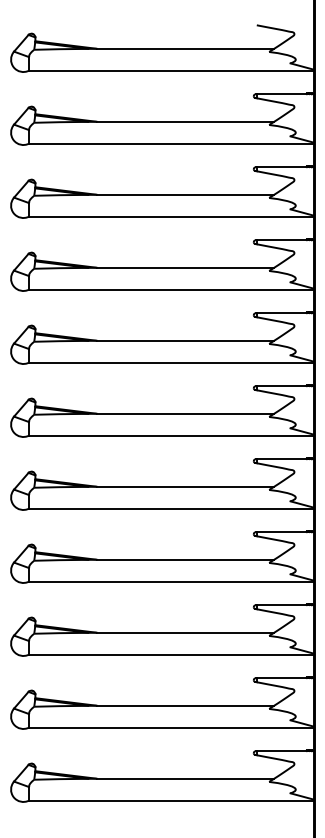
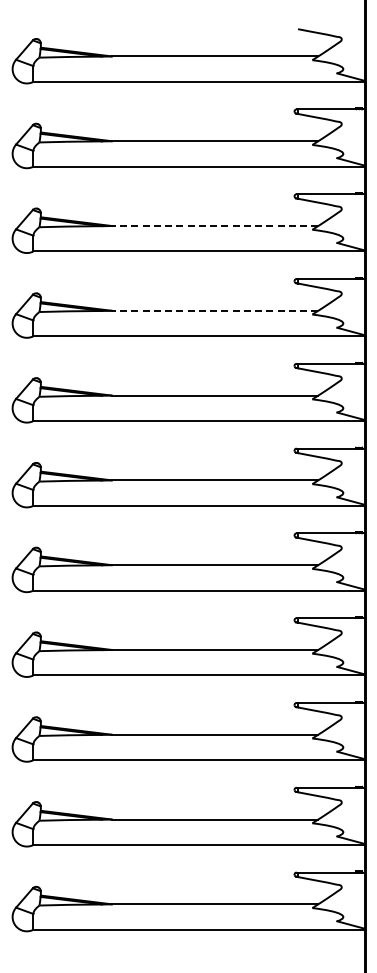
line: (184, 195) -> (214, 226), solid -> dashed
line: (184, 267) -> (214, 310), solid -> dashed

